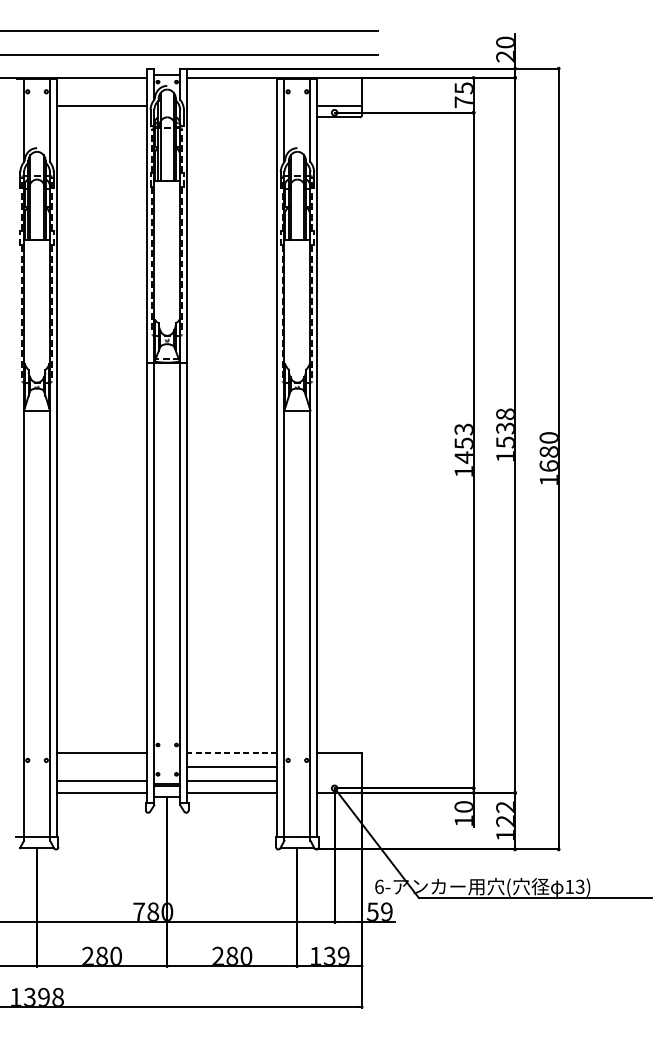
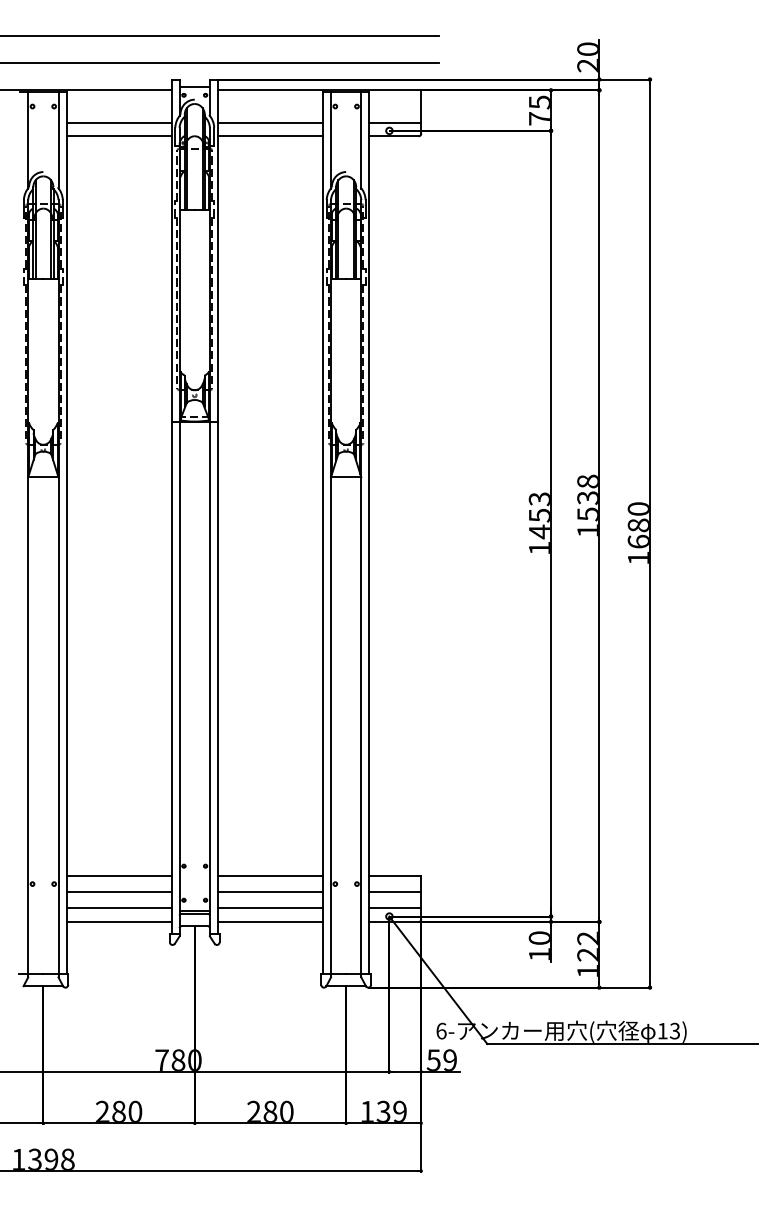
line: (232, 105) -> (270, 122), added
line: (101, 117) -> (118, 136), added
line: (232, 117) -> (270, 136), added
line: (231, 753) -> (269, 876), dashed -> solid
line: (101, 767) -> (118, 892), added
line: (339, 767) -> (395, 892), added
line: (339, 781) -> (395, 908), added

